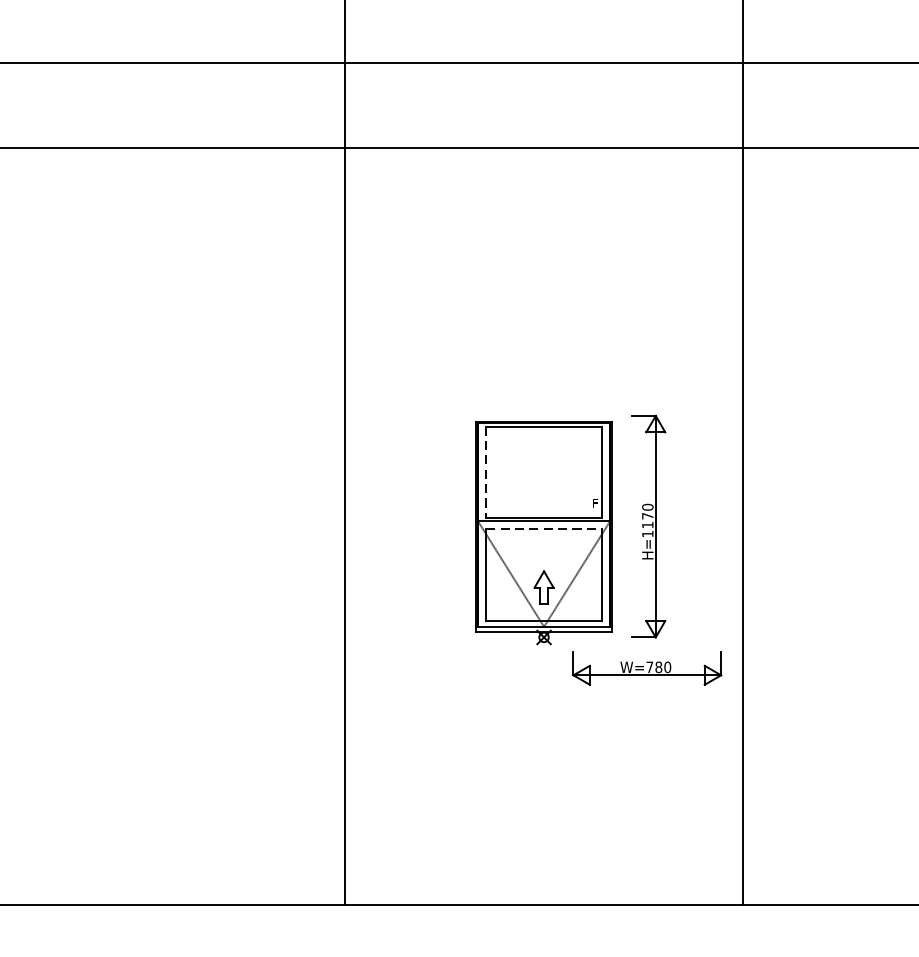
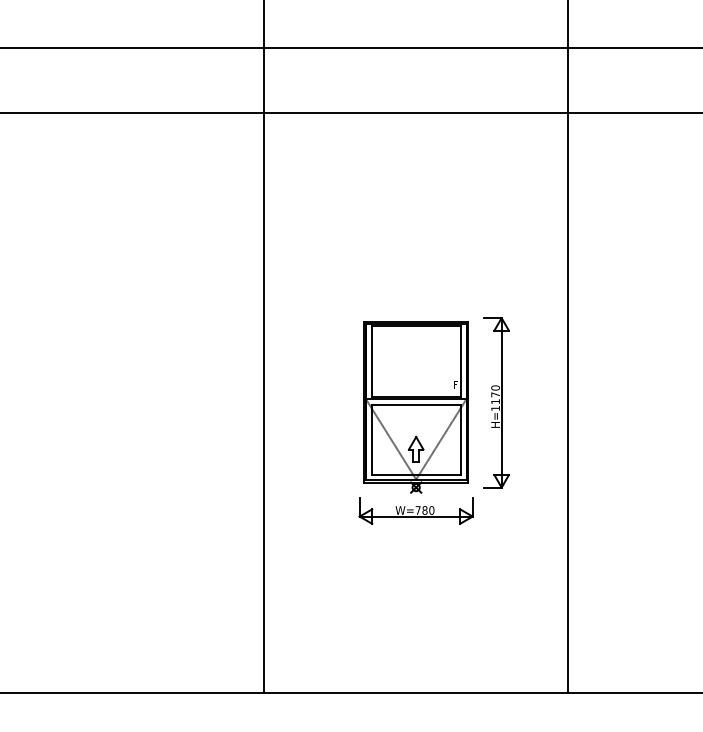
line: (485, 472) -> (371, 361), dashed -> solid
line: (544, 528) -> (416, 404), dashed -> solid
part: (646, 667) -> (415, 510), moved

